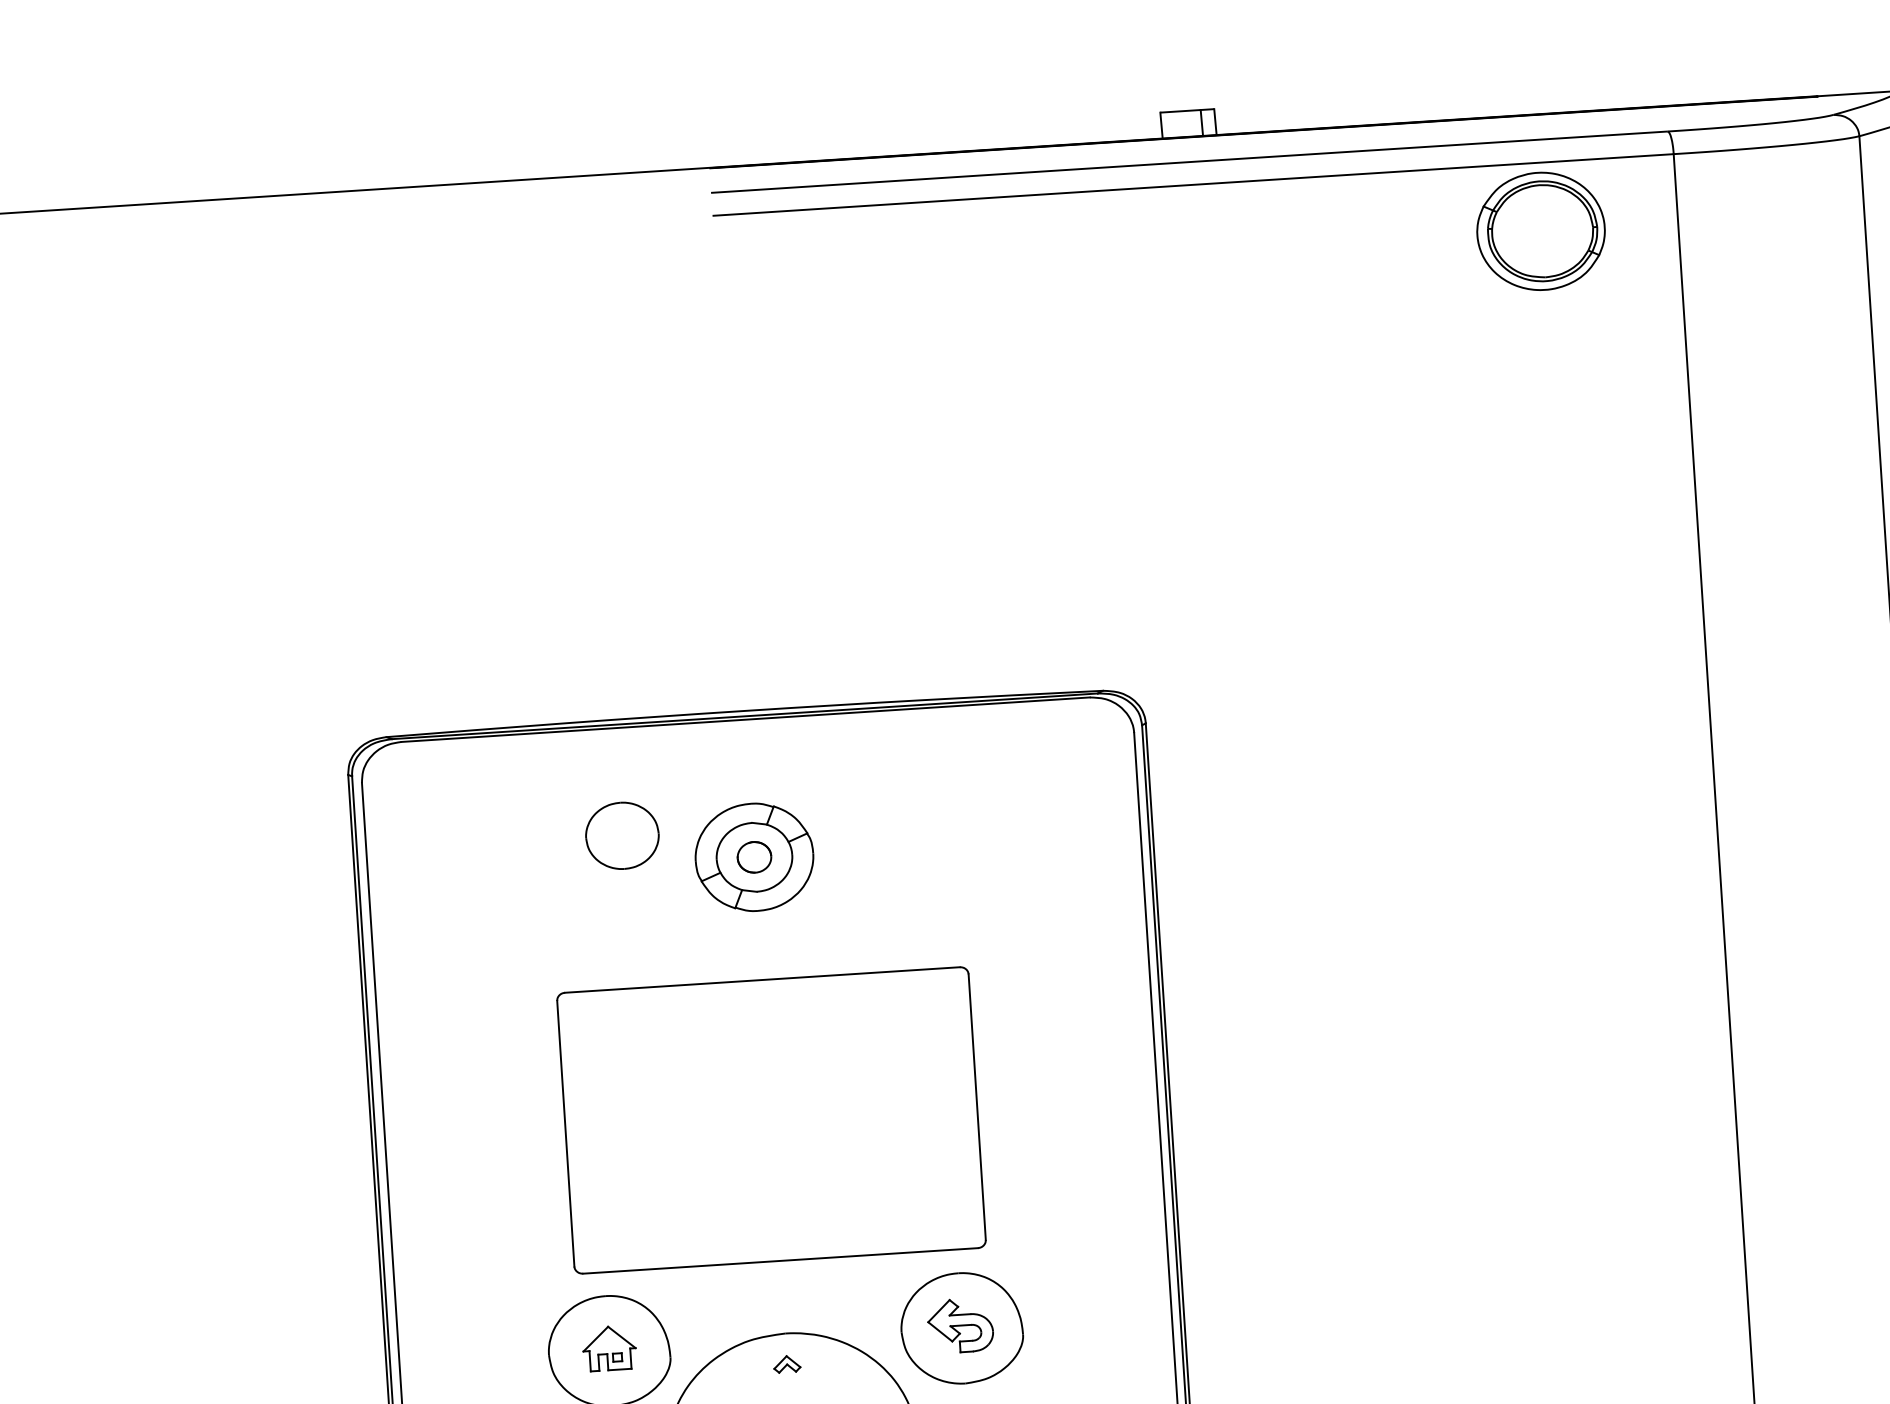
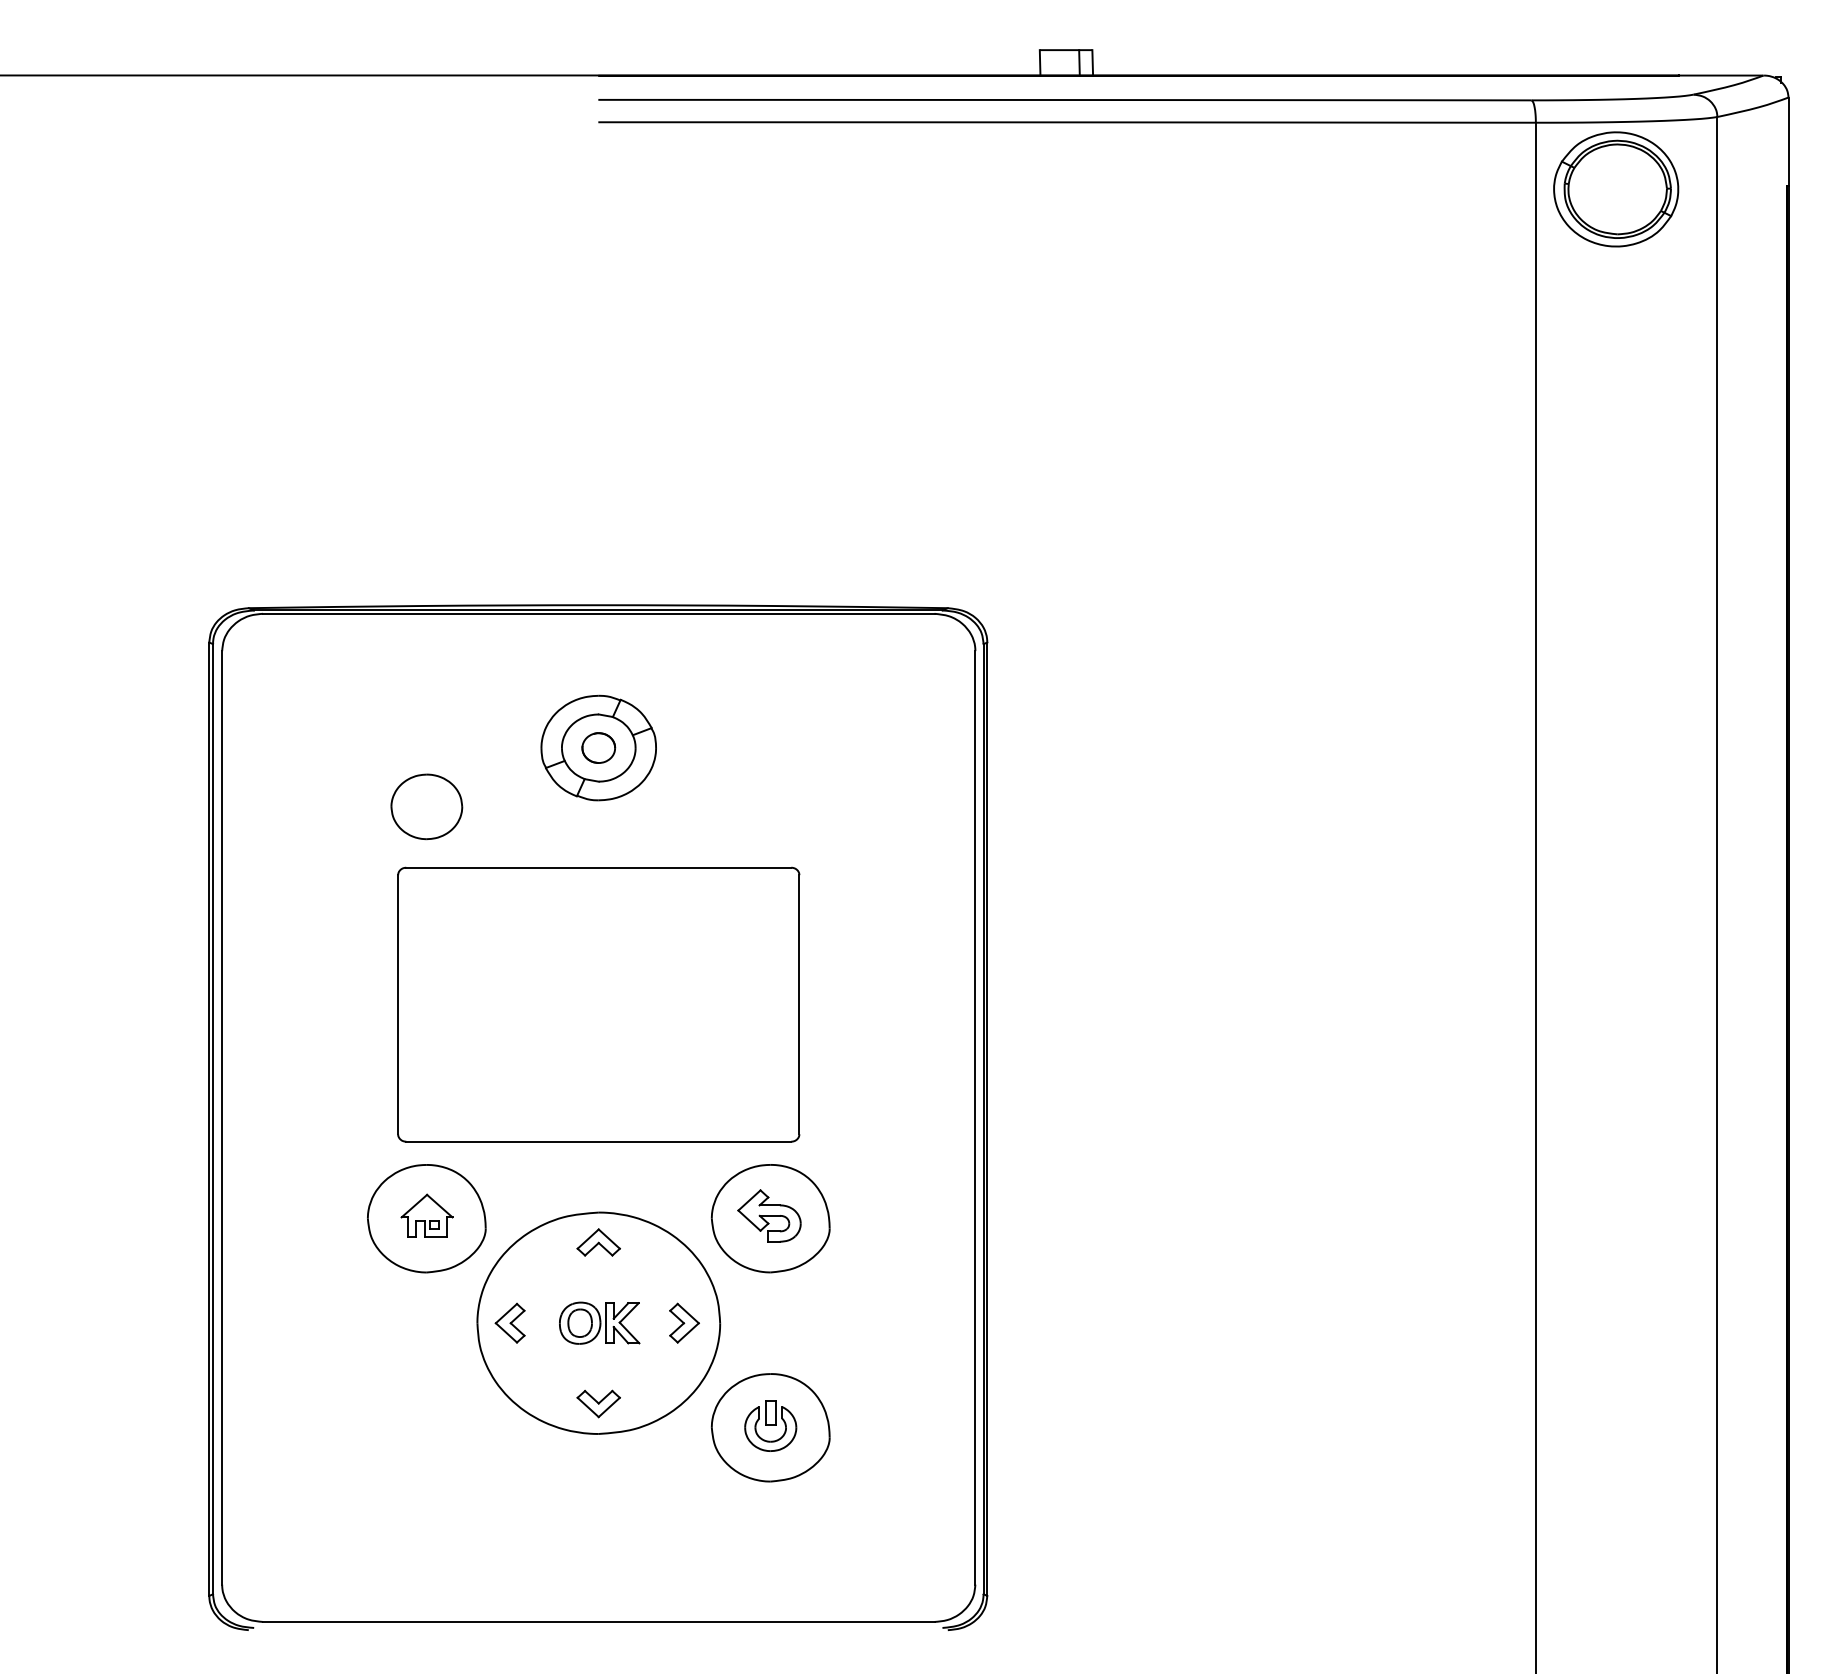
part: (1541, 231) -> (1616, 189), moved
part: (622, 835) -> (426, 806), moved
part: (786, 1364) -> (598, 1242), size x1.67

